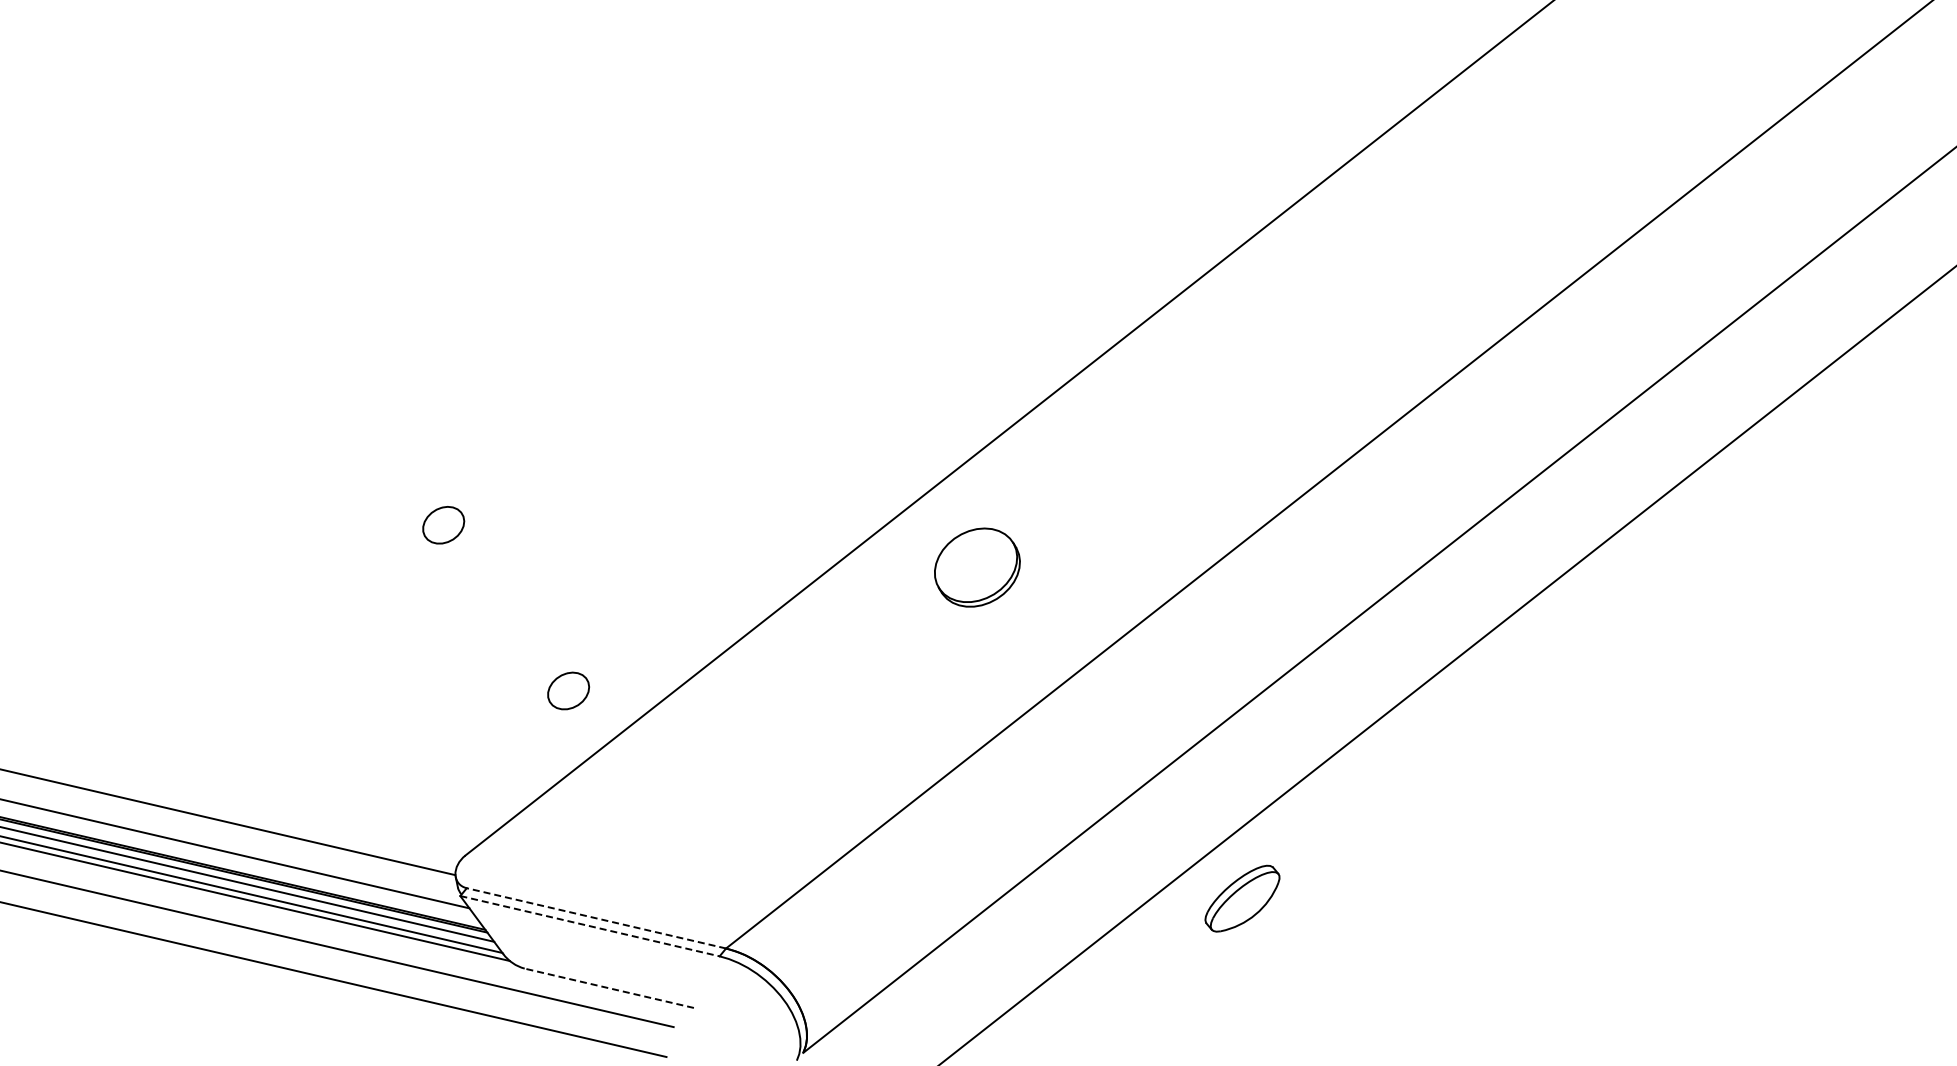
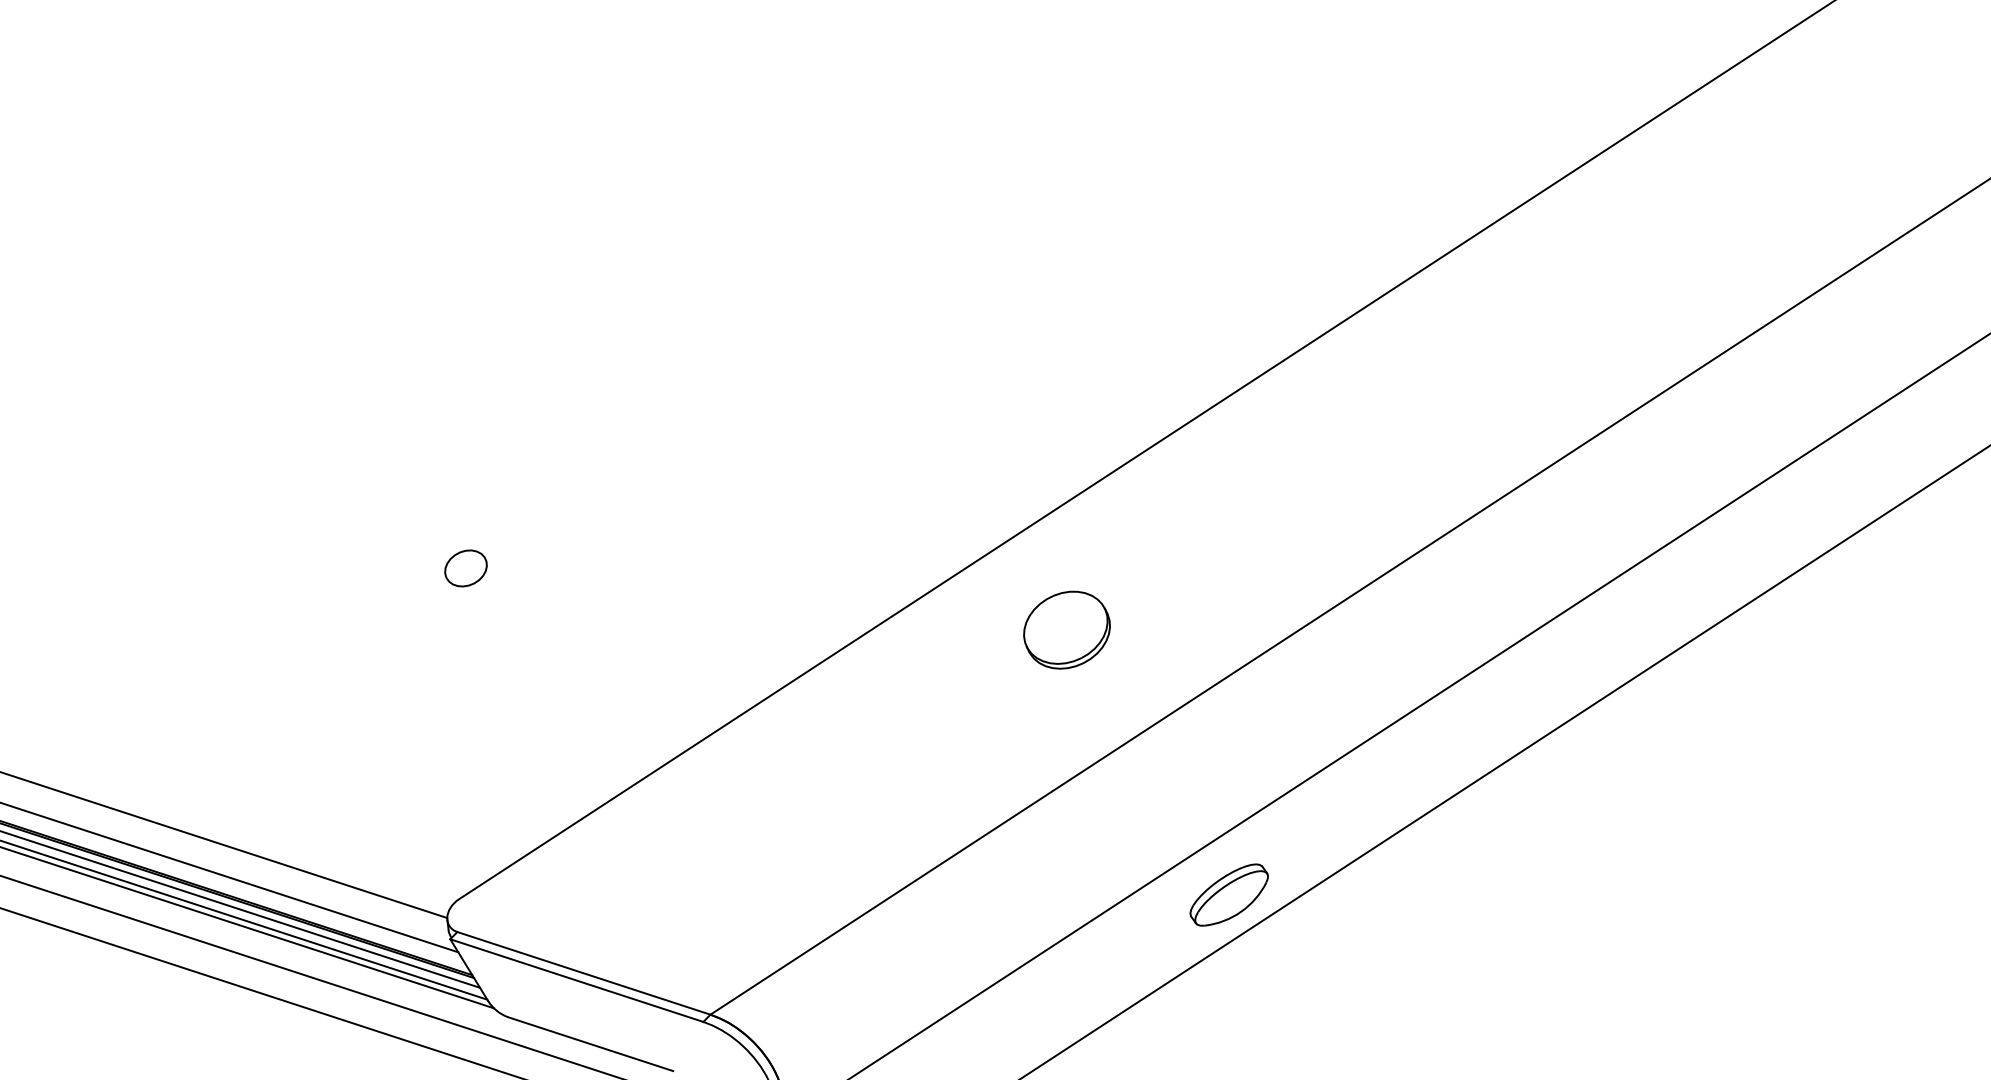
part: (976, 567) -> (1066, 629), moved
part: (568, 691) -> (575, 744), removed
part: (1241, 898) -> (1228, 894), moved
line: (596, 918) -> (583, 973), dashed -> solid
line: (590, 926) -> (577, 980), dashed -> solid
line: (609, 988) -> (590, 1044), dashed -> solid

